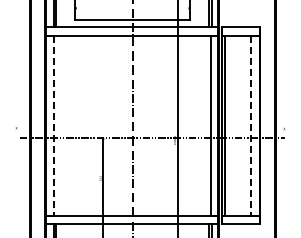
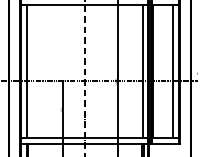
line: (54, 125) -> (27, 71), dashed -> solid
line: (251, 125) -> (173, 71), dashed -> solid

